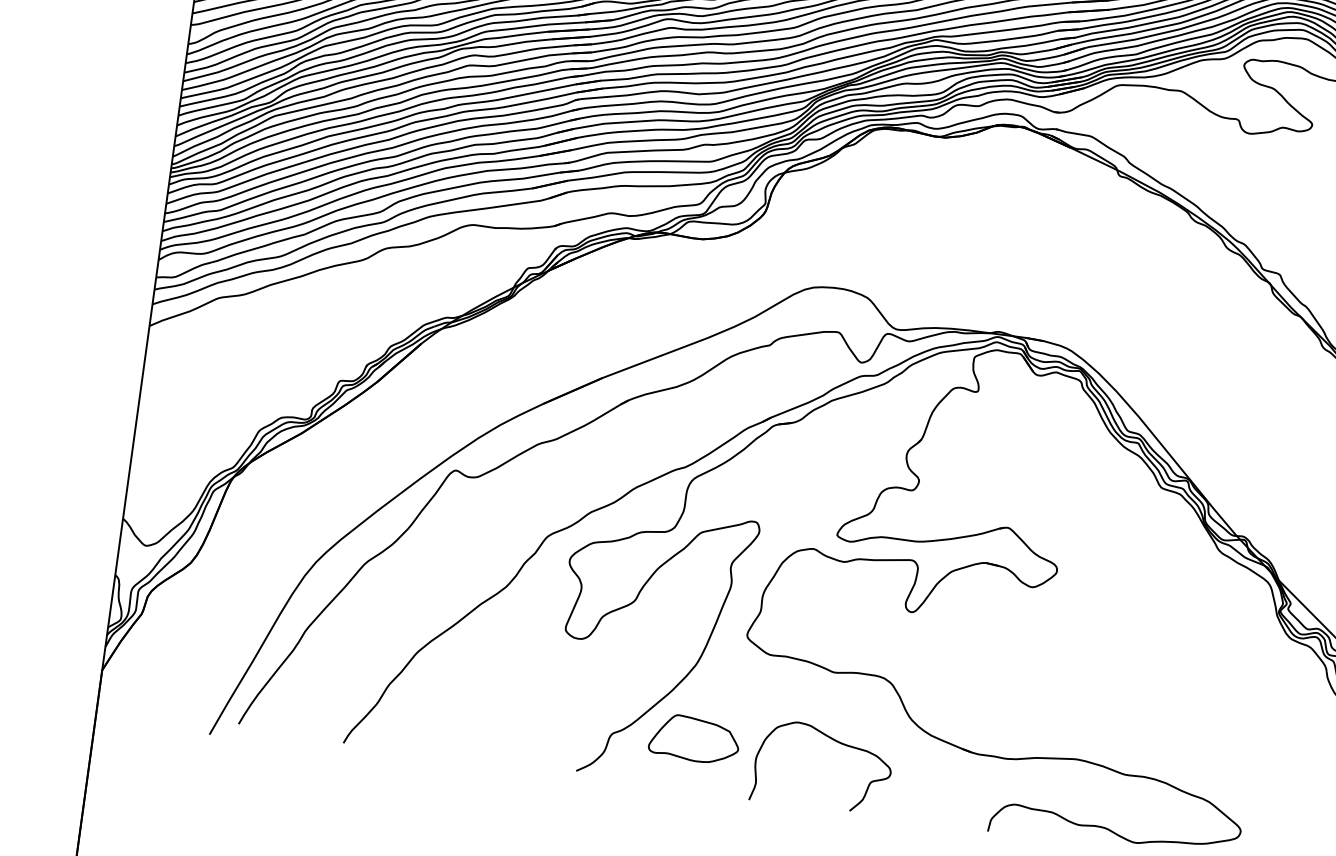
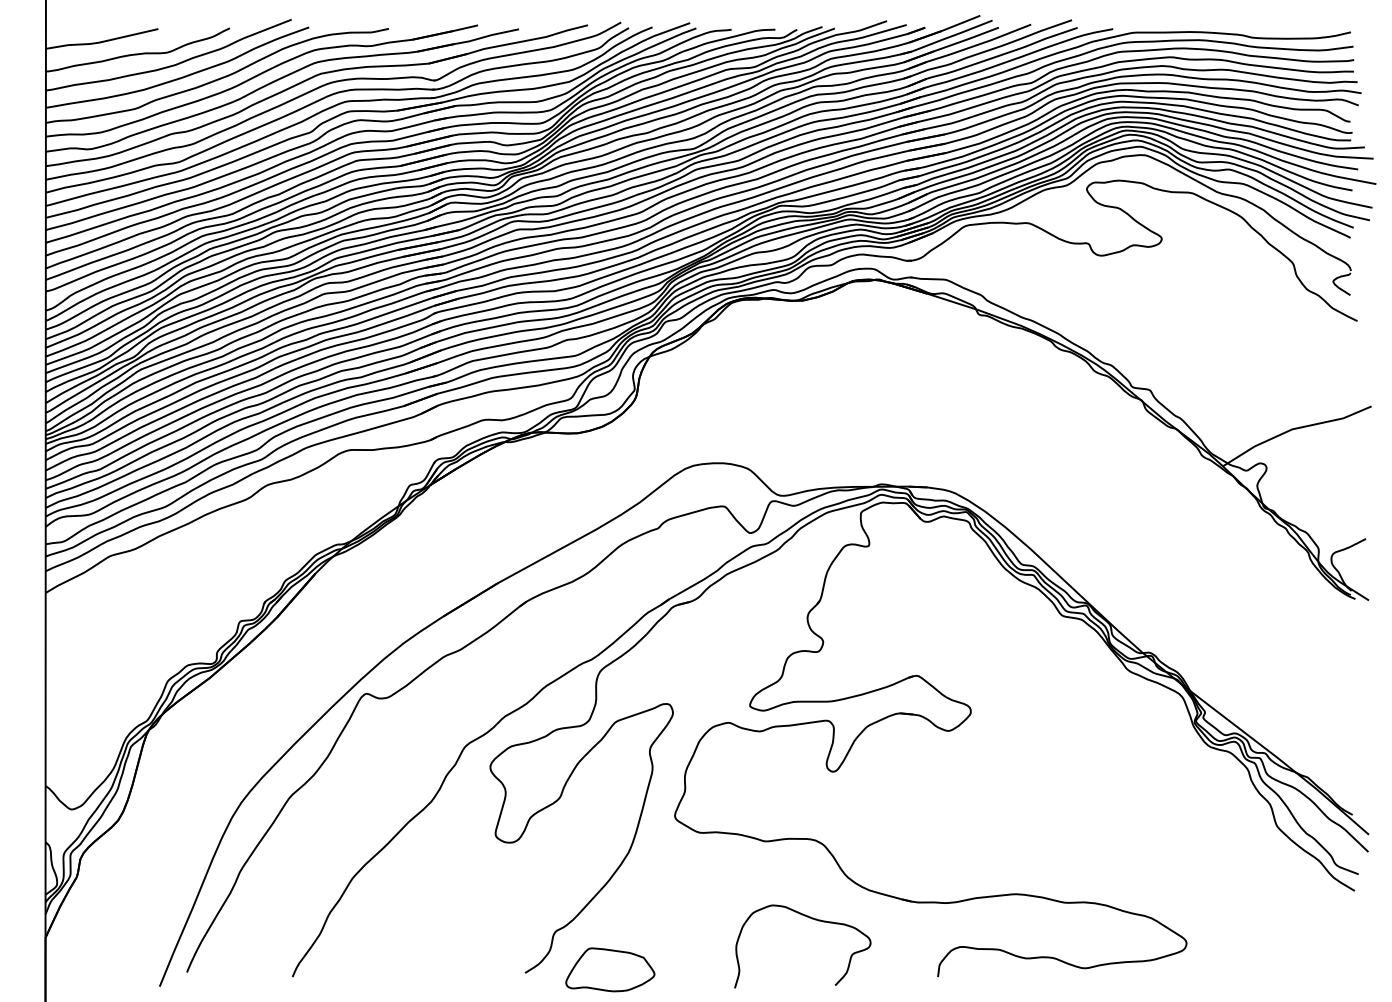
part: (694, 738) -> (610, 969), moved
curve: (835, 741) -> (812, 919), moved

